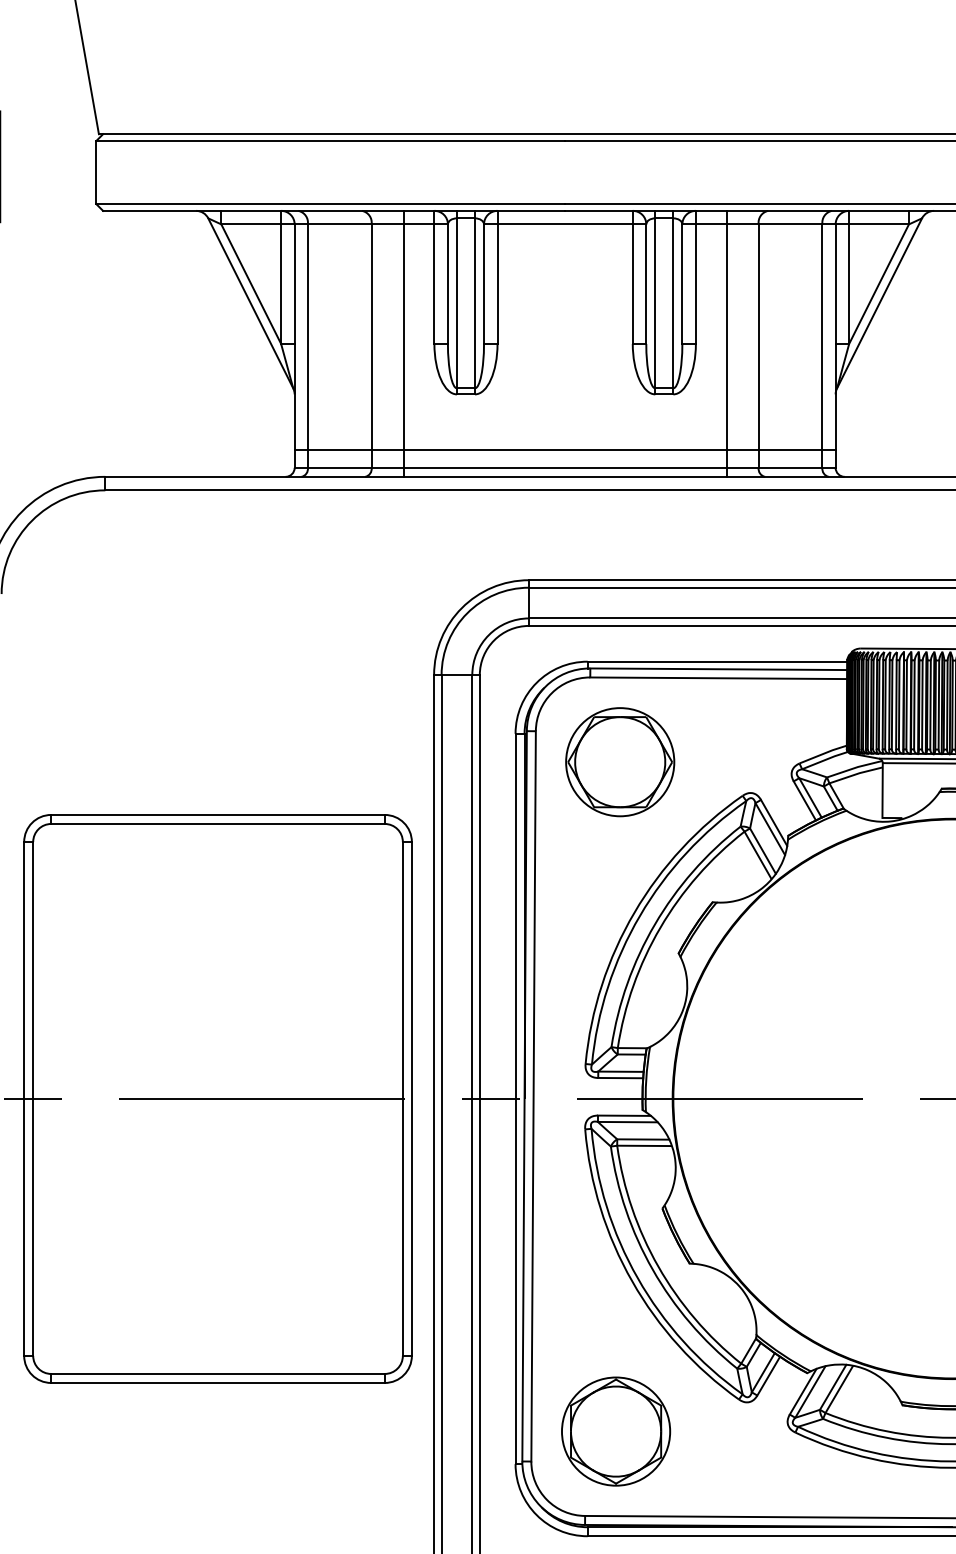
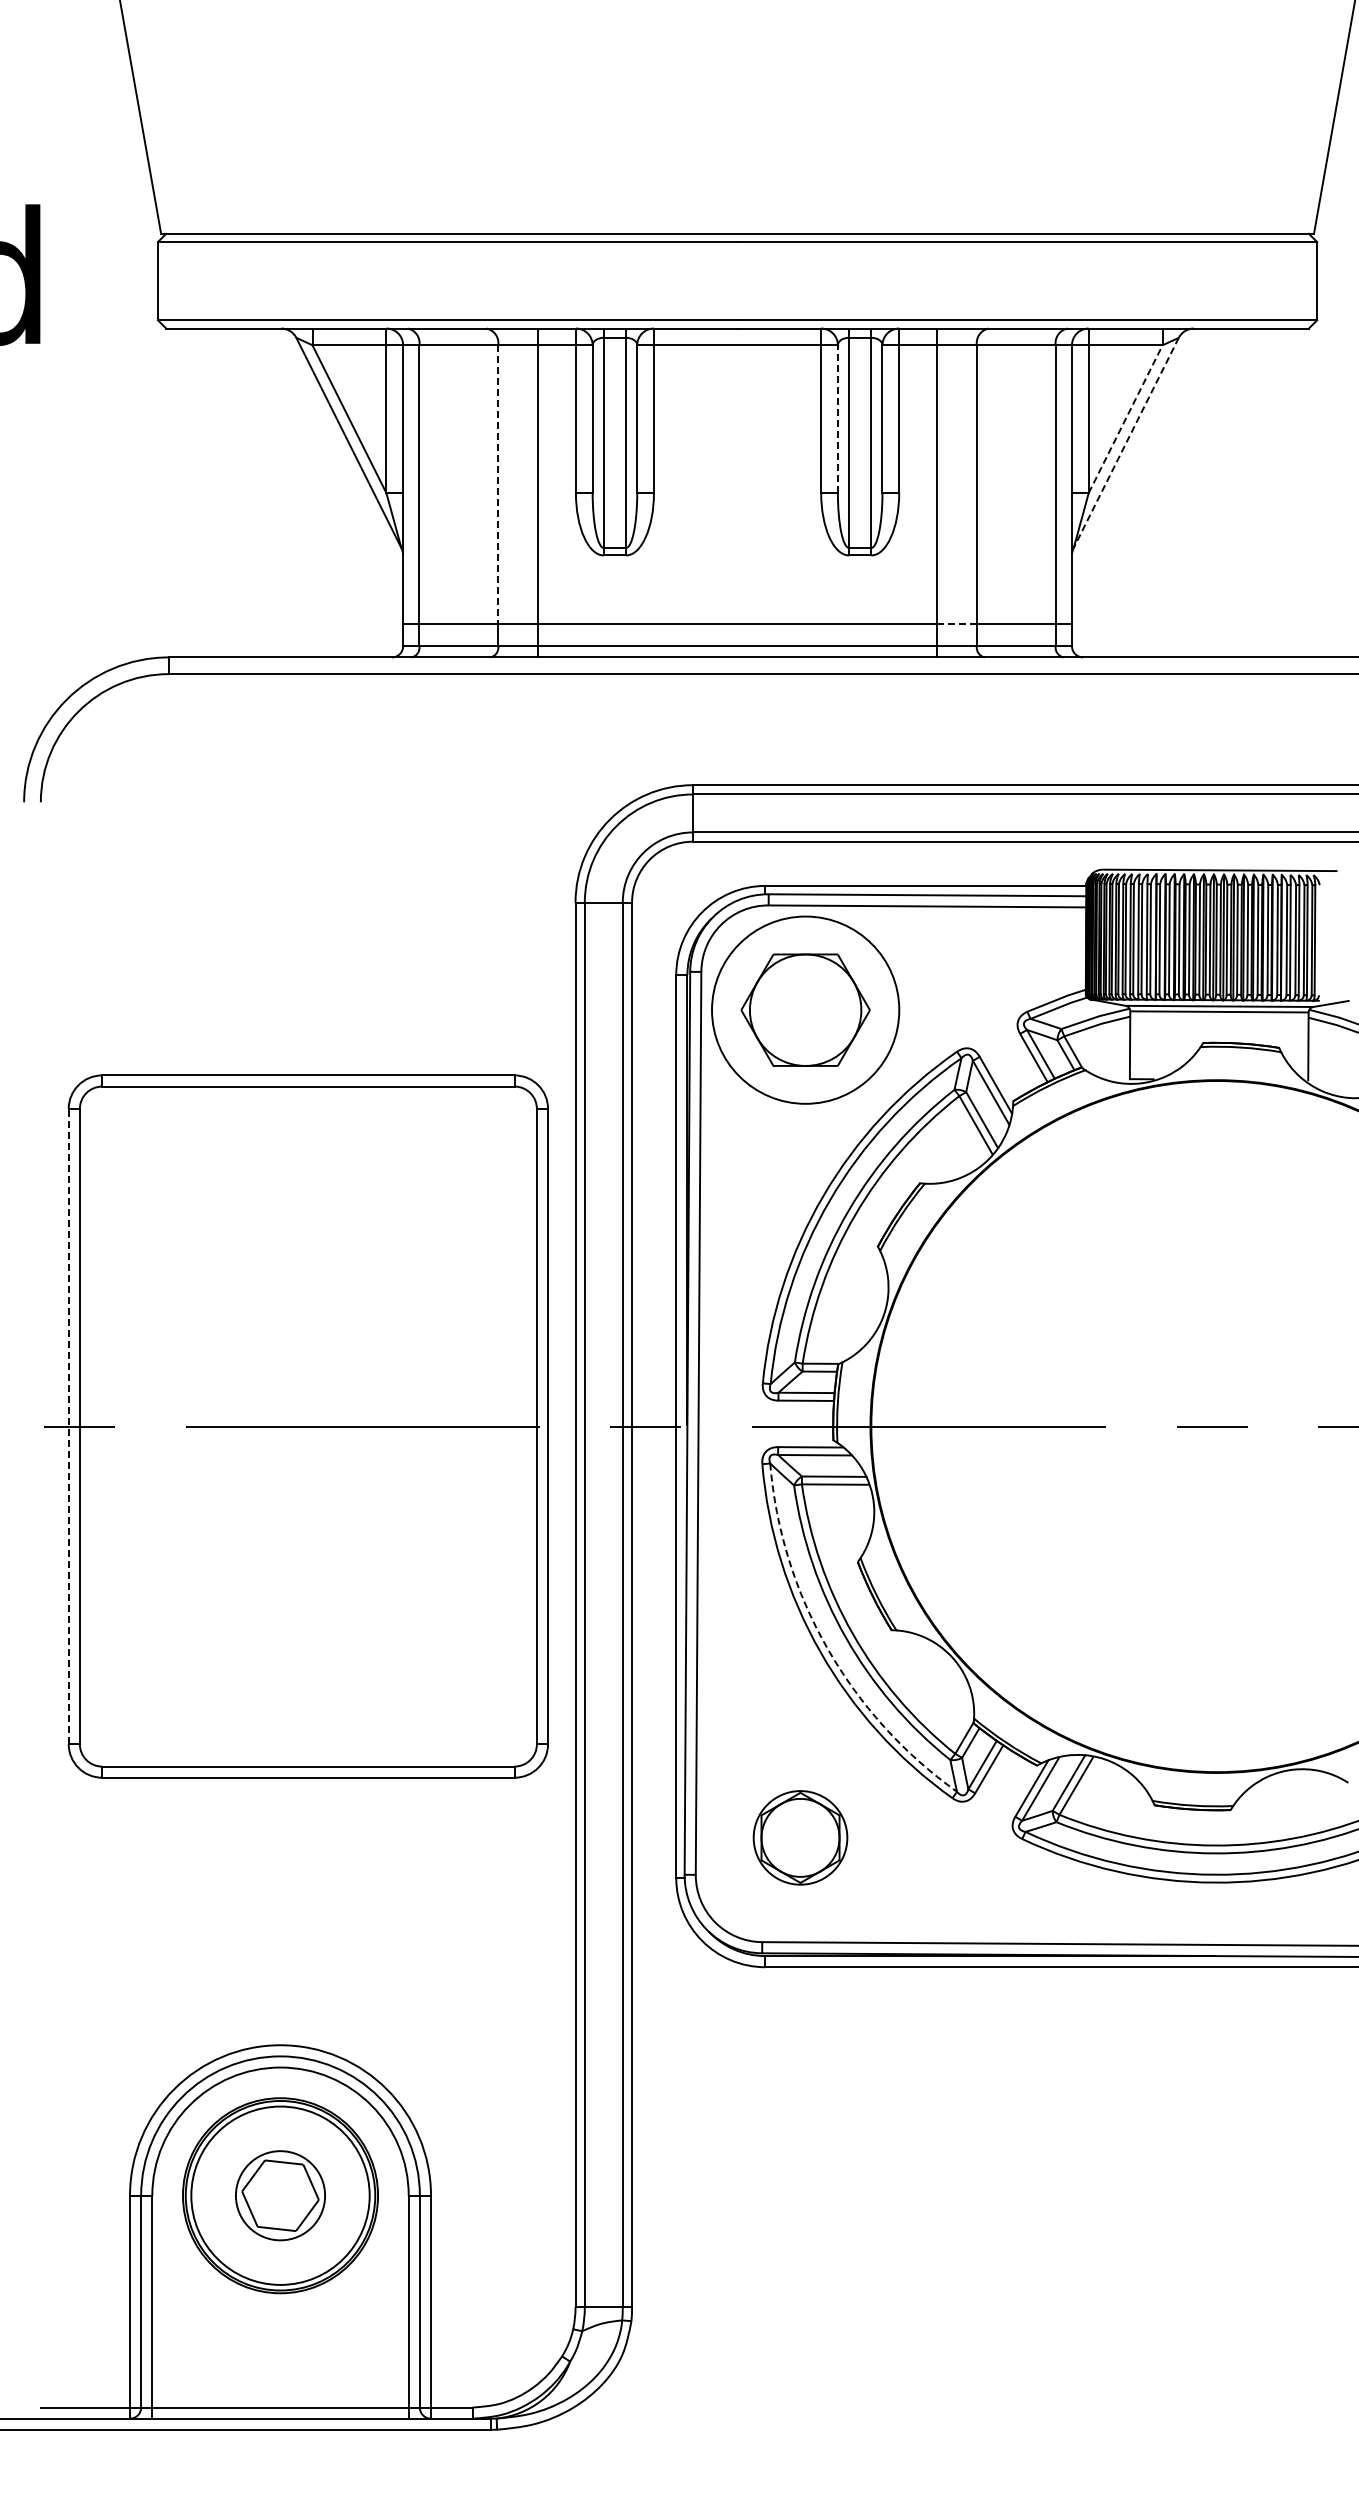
line: (645, 284) -> (837, 419), solid -> dashed
line: (878, 284) -> (1125, 419), solid -> dashed
line: (879, 303) -> (1126, 443), solid -> dashed
line: (371, 337) -> (498, 485), solid -> dashed
line: (743, 449) -> (957, 623), solid -> dashed
circle: (620, 762) -> (805, 1010), size x1.4
line: (24, 1098) -> (68, 1426), solid -> dashed
arc: (637, 1278) -> (827, 1648), solid -> dashed
part: (616, 1431) -> (800, 1837), size x0.7

